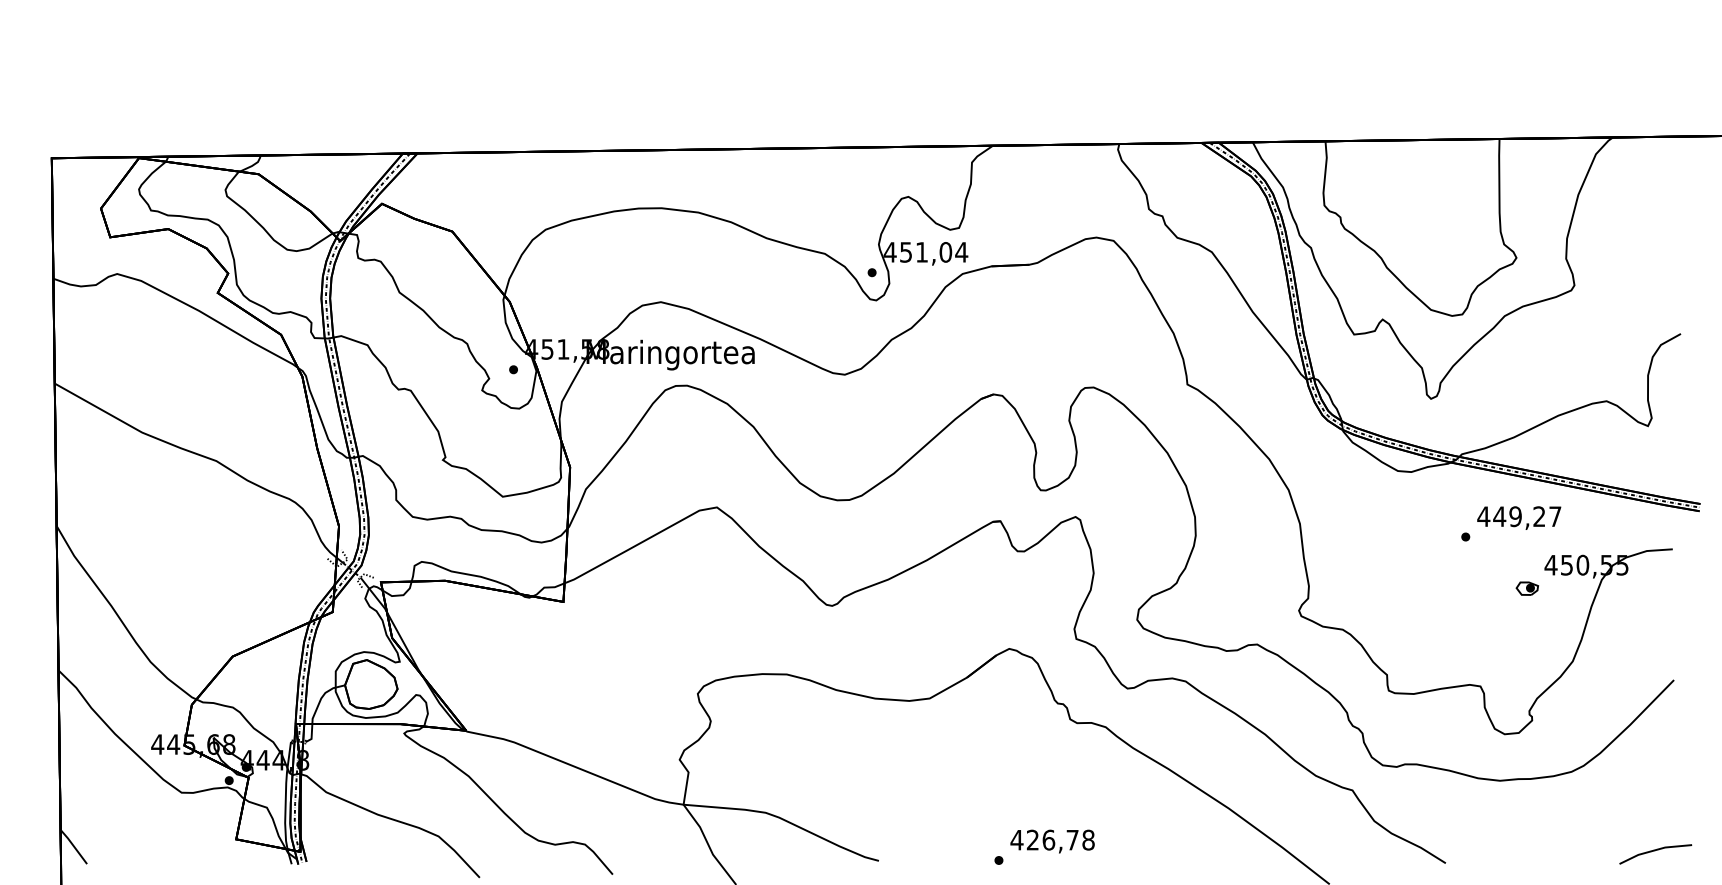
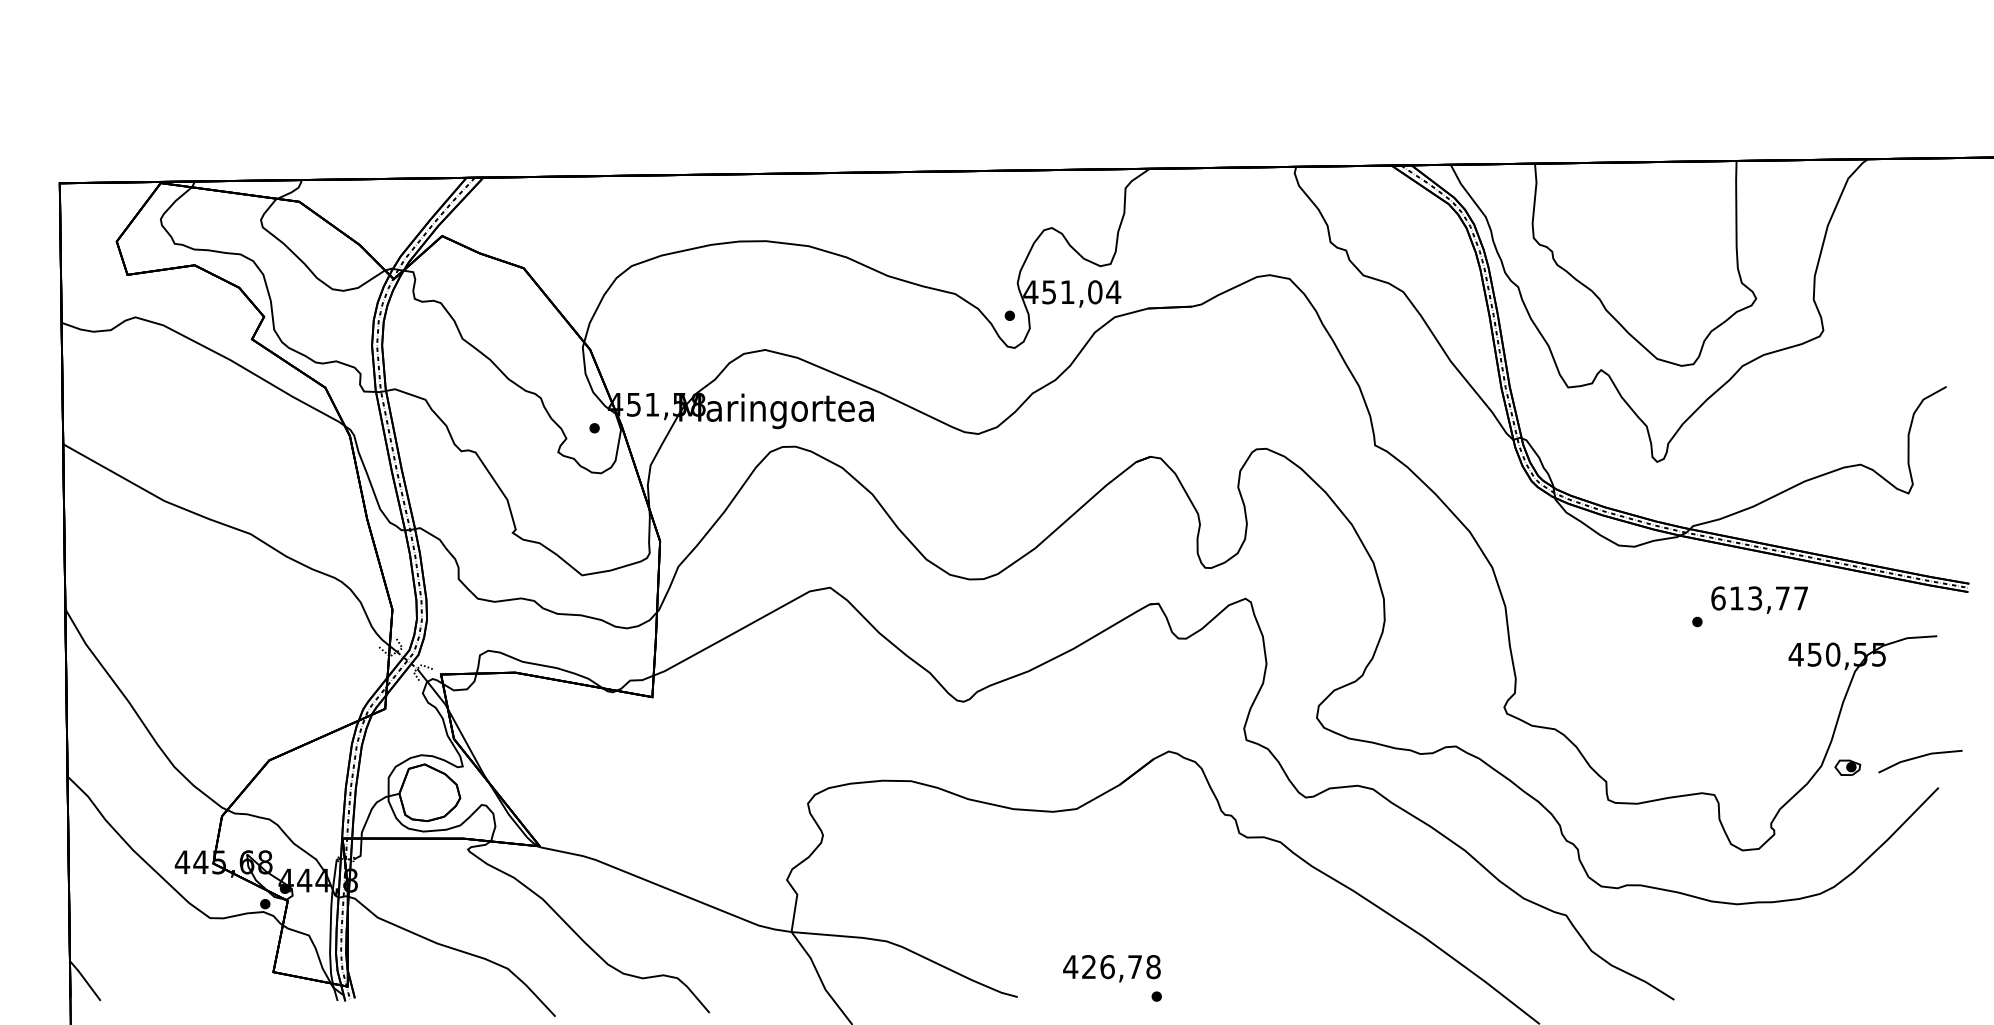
text: (1510, 516) -> (1749, 598), 449,27 -> 613,77
part: (1527, 588) -> (1847, 767), moved
text: (1052, 841) -> (1111, 968), moved
line: (1654, 851) -> (1918, 758), moved

